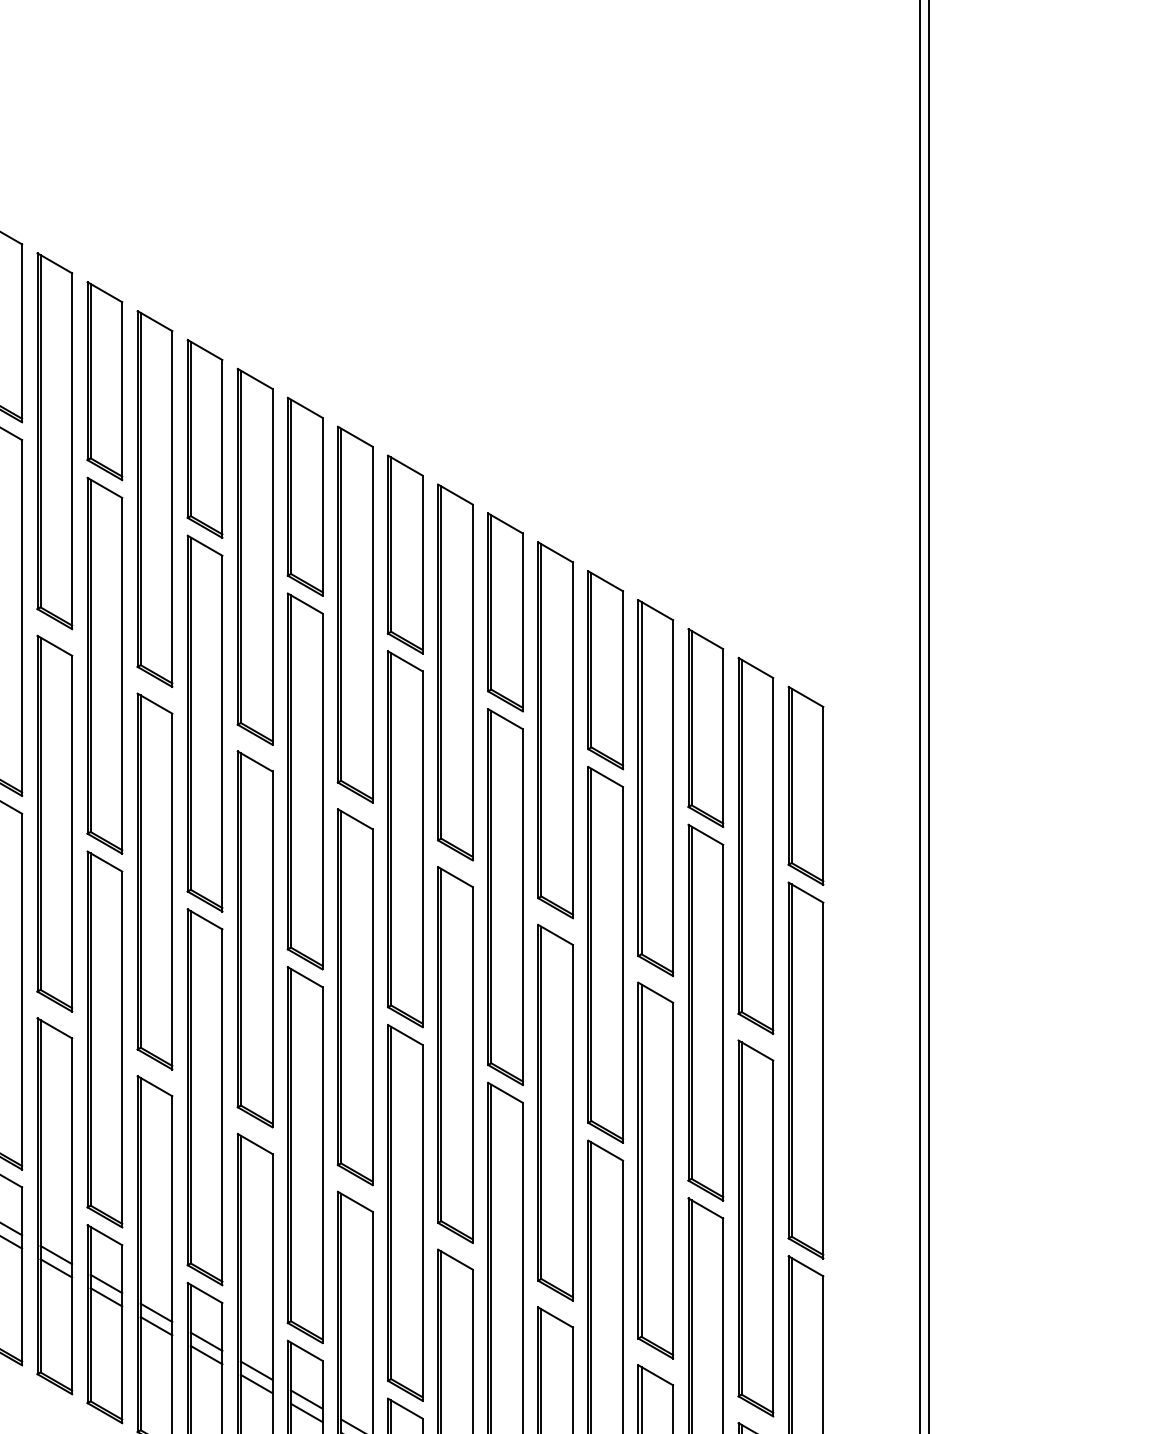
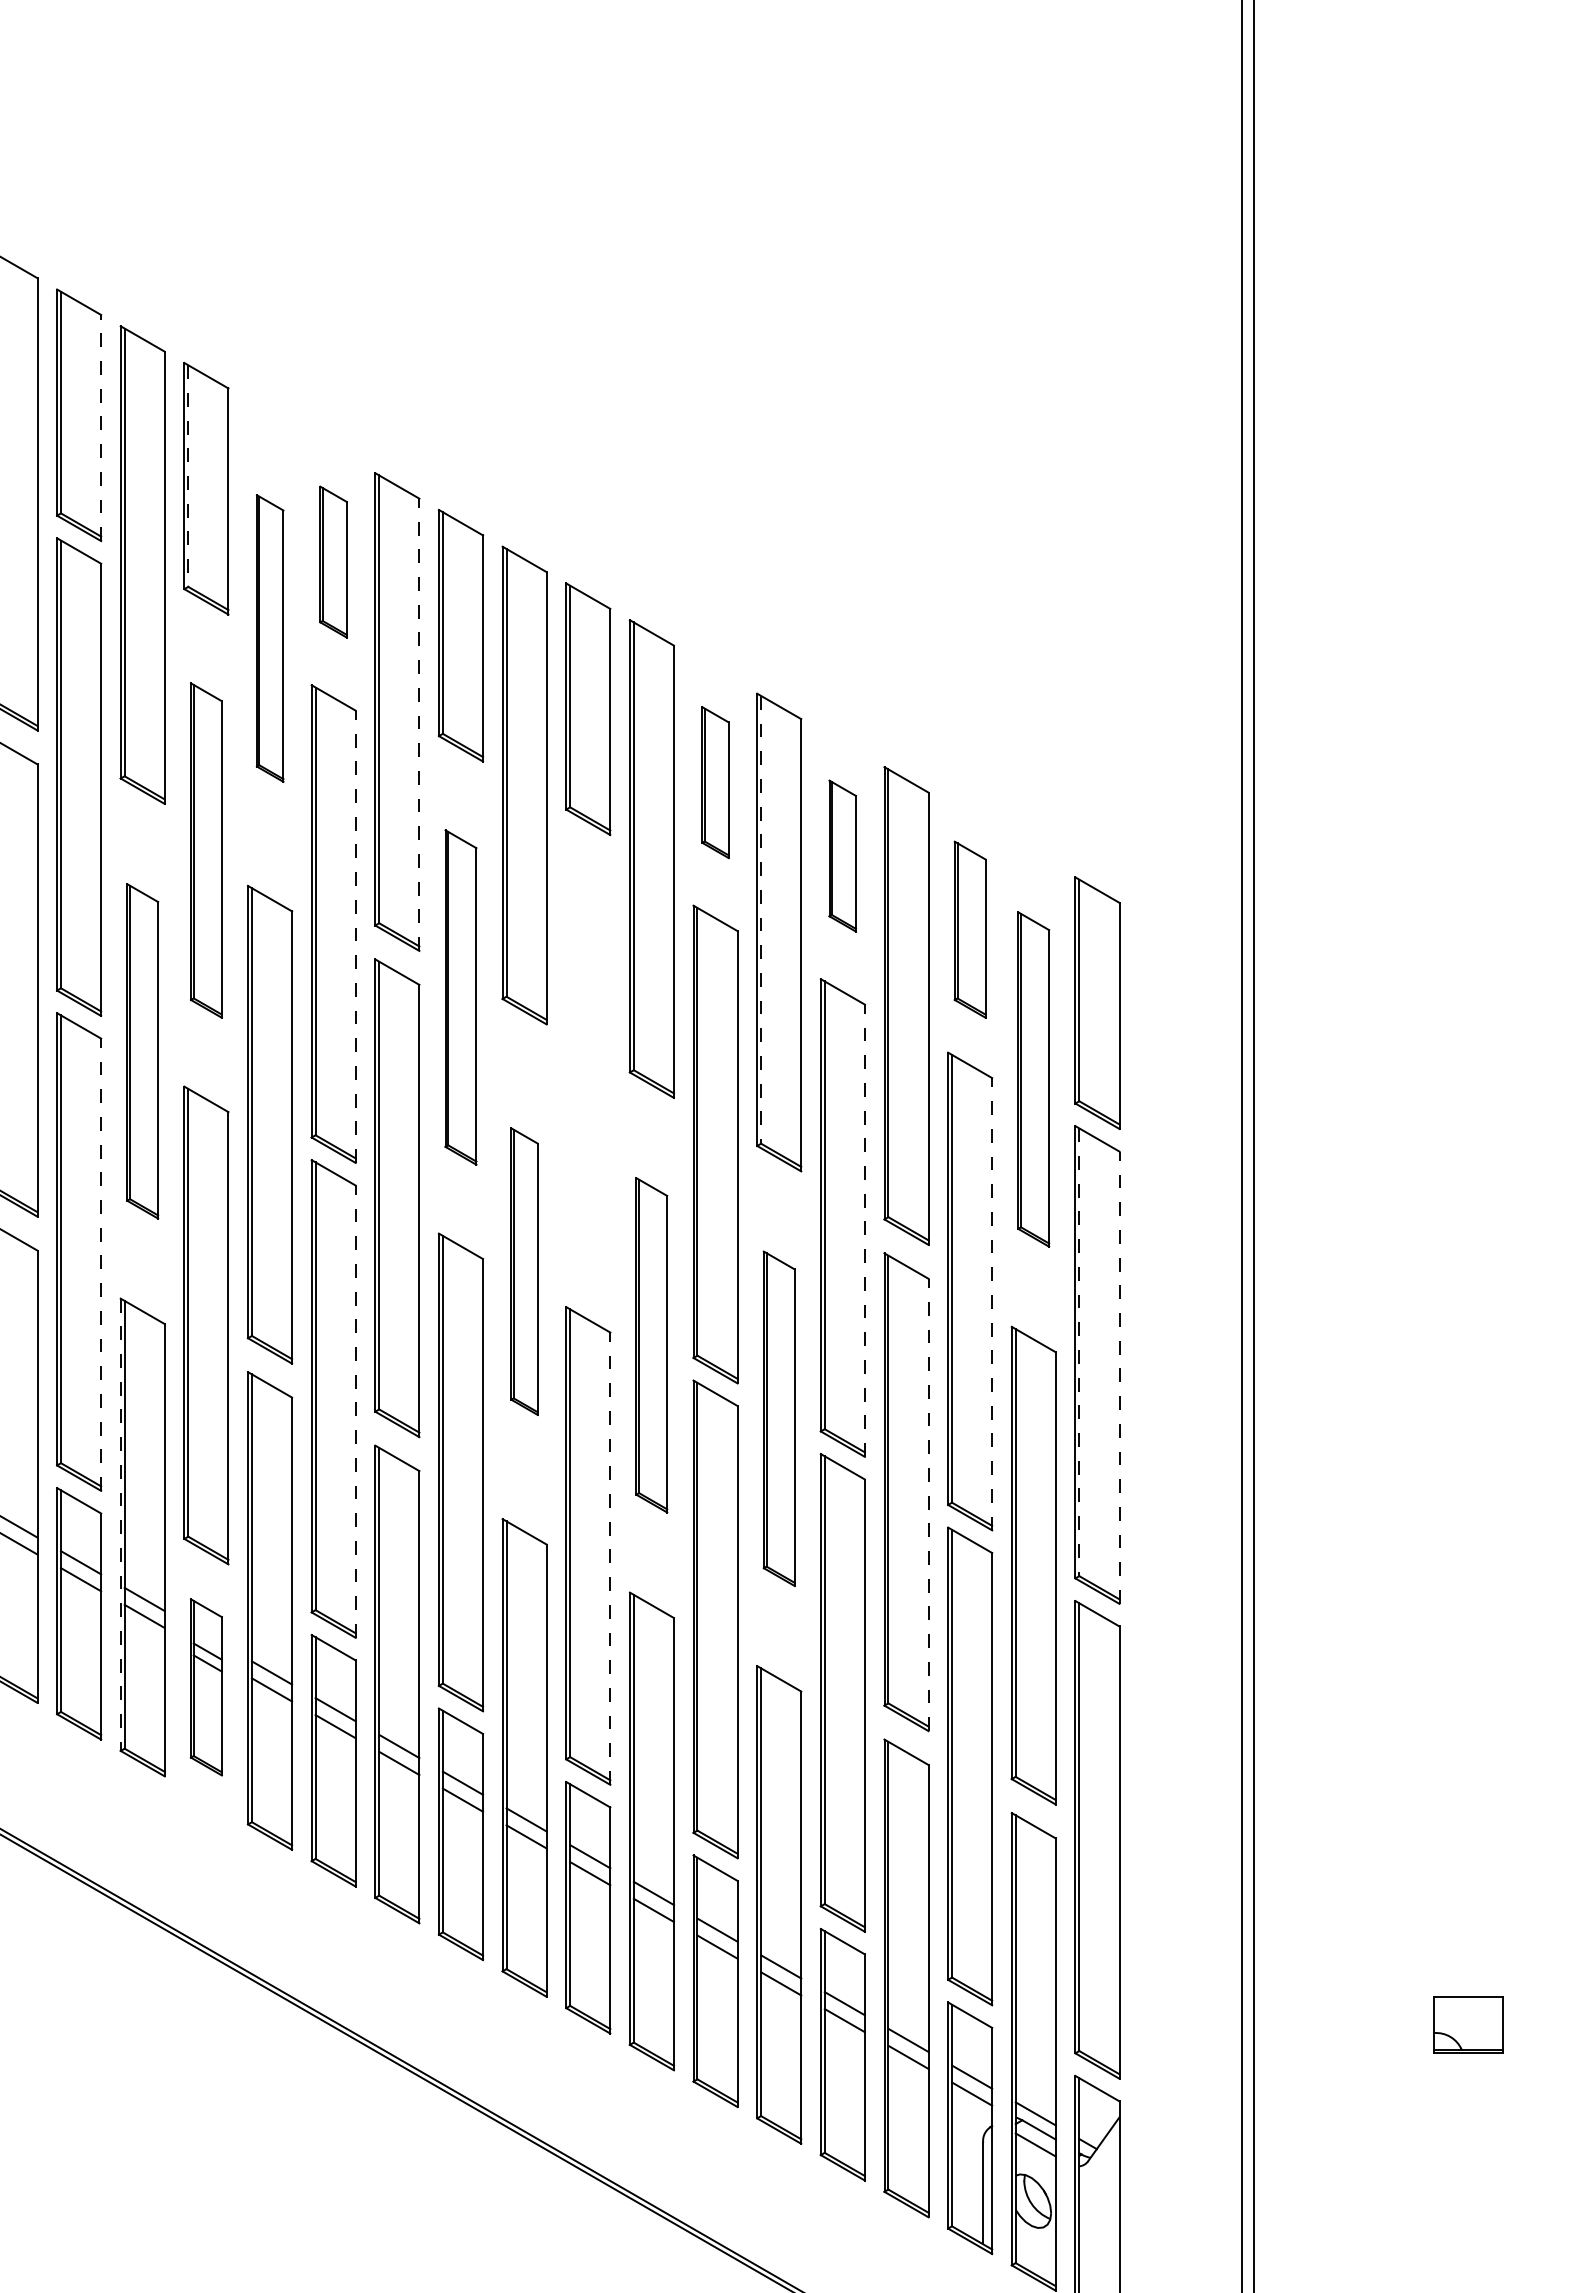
line: (22, 332) -> (101, 427), solid -> dashed
line: (90, 371) -> (188, 476), solid -> dashed
part: (204, 438) -> (333, 561), size x0.6
part: (155, 498) -> (270, 638), size x0.6
line: (272, 566) -> (419, 724), solid -> dashed
part: (505, 612) -> (715, 782), size x0.6
part: (104, 665) -> (206, 850), size x0.7
part: (605, 669) -> (842, 855), size x0.6
line: (541, 720) -> (761, 919), solid -> dashed
part: (706, 727) -> (970, 929), size x0.7
line: (222, 733) -> (355, 936), solid -> dashed
part: (304, 781) -> (460, 997), size x0.7
part: (54, 823) -> (142, 1051), size x0.7
part: (405, 838) -> (588, 1070), removed
part: (755, 845) -> (1033, 1079), size x0.7
line: (622, 964) -> (864, 1230), solid -> dashed
line: (22, 991) -> (101, 1264), solid -> dashed
part: (355, 996) -> (524, 1271), size x0.6
line: (723, 1022) -> (992, 1303), solid -> dashed
part: (455, 1055) -> (651, 1345), size x0.7
line: (791, 1060) -> (1079, 1352), solid -> dashed
line: (823, 1080) -> (1119, 1377), solid -> dashed
line: (222, 1107) -> (355, 1411), solid -> dashed
part: (555, 1112) -> (779, 1418), size x0.7
line: (673, 1180) -> (928, 1504), solid -> dashed
line: (37, 1196) -> (120, 1525), solid -> dashed
line: (422, 1222) -> (610, 1558), solid -> dashed
part: (104, 1324) -> (206, 1687), size x0.7

